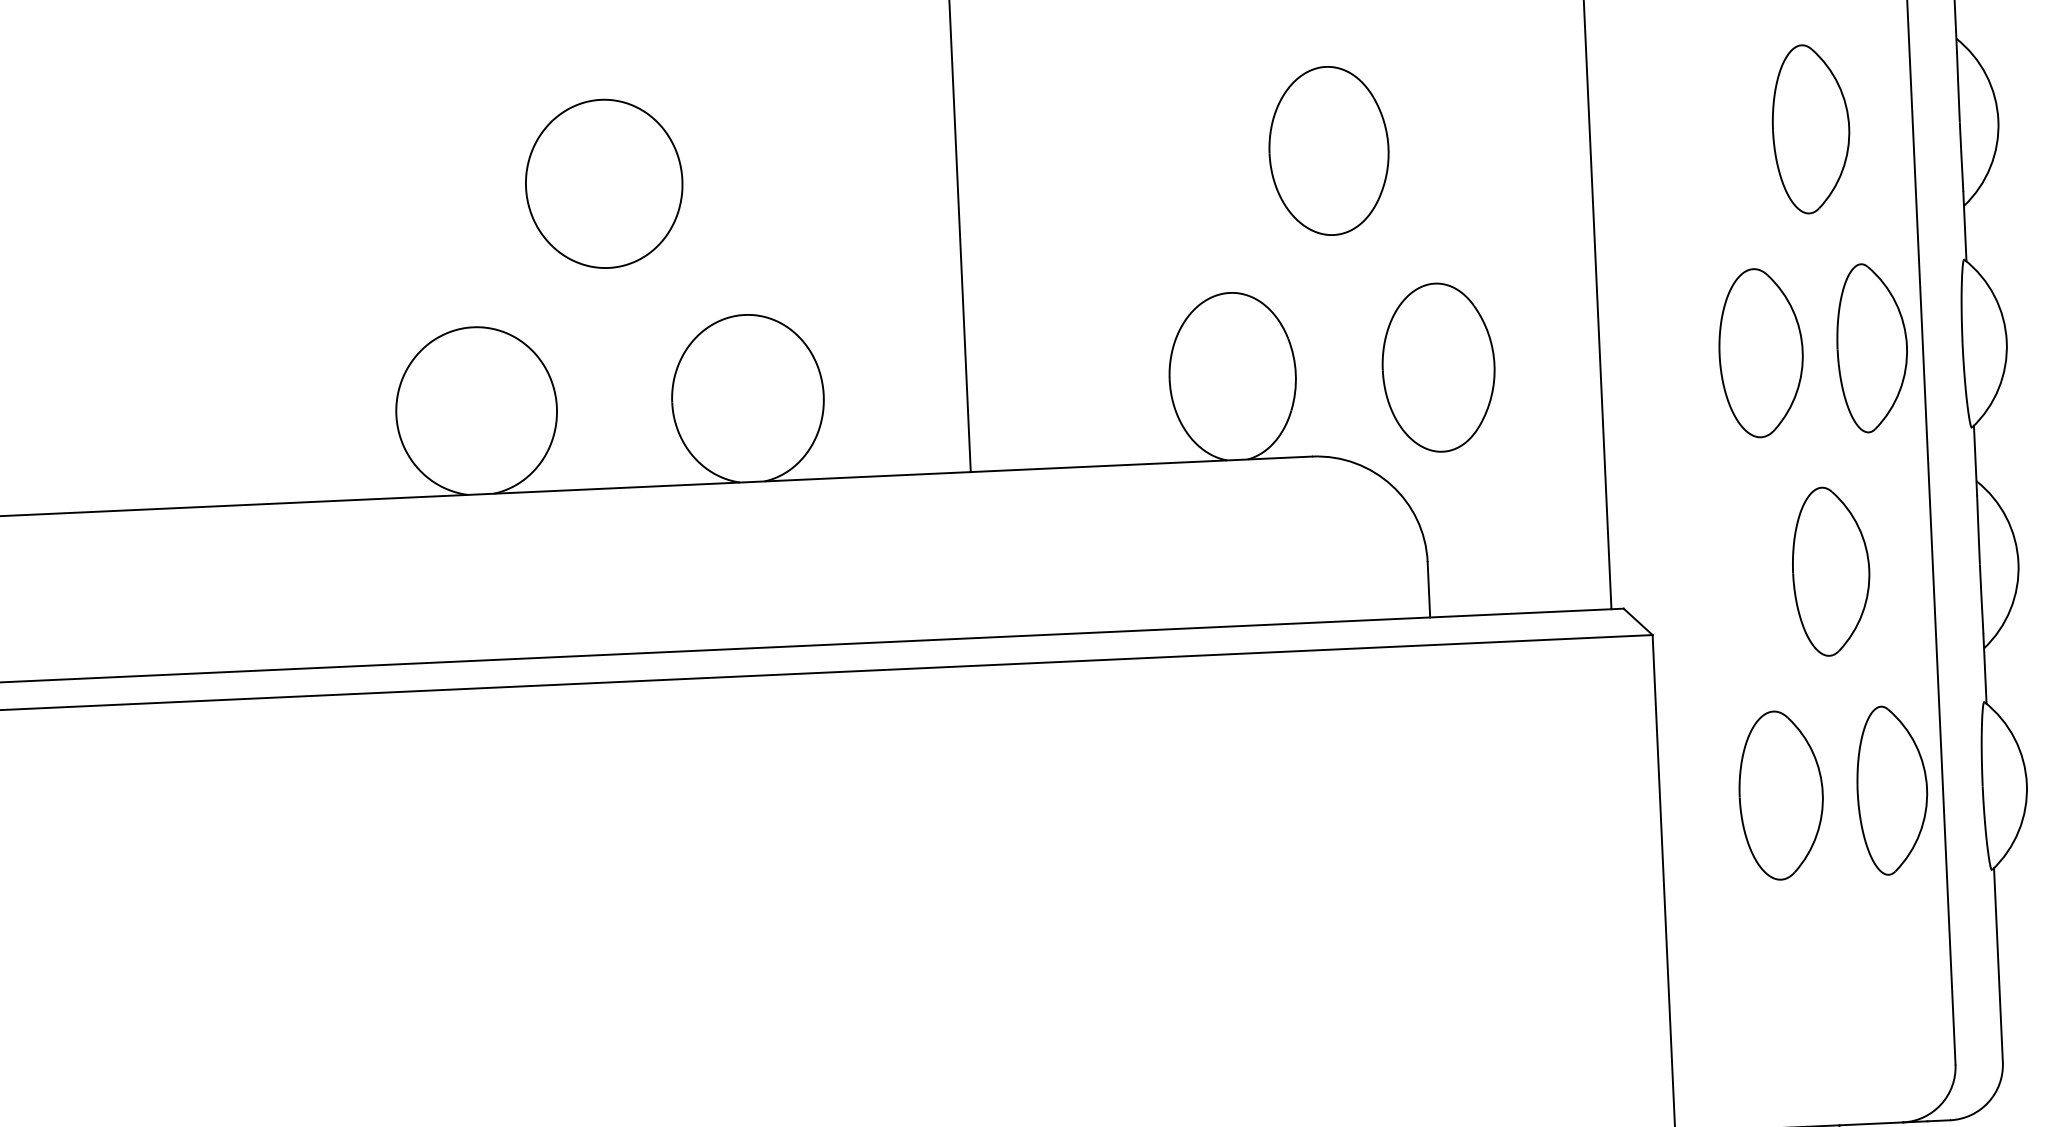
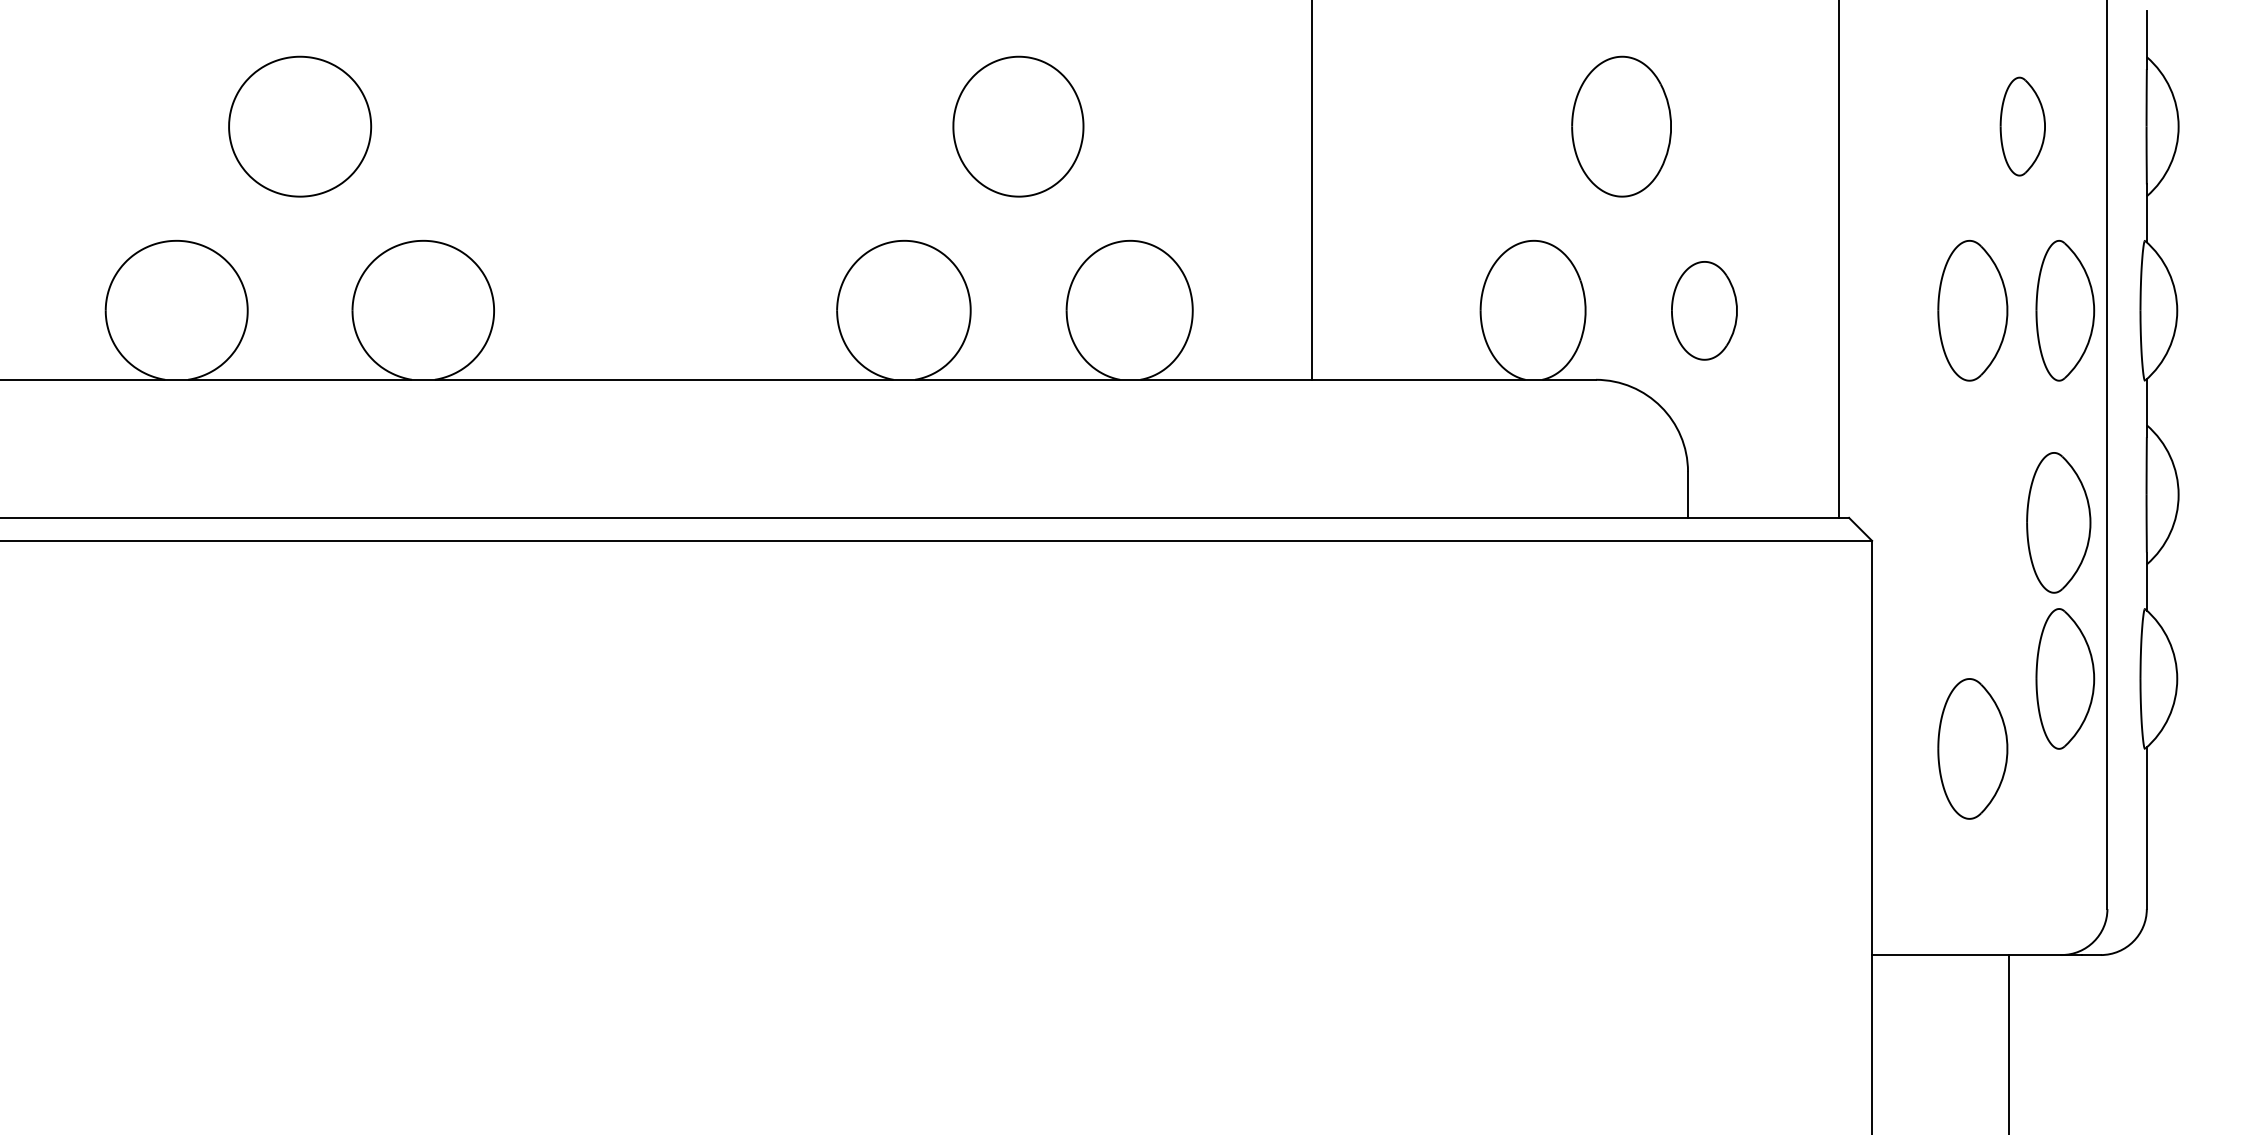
part: (1810, 128) -> (2022, 126), size x0.7
part: (1438, 367) -> (1704, 310), size x0.7
part: (1830, 571) -> (2058, 522), moved
part: (1780, 794) -> (1972, 748), moved

